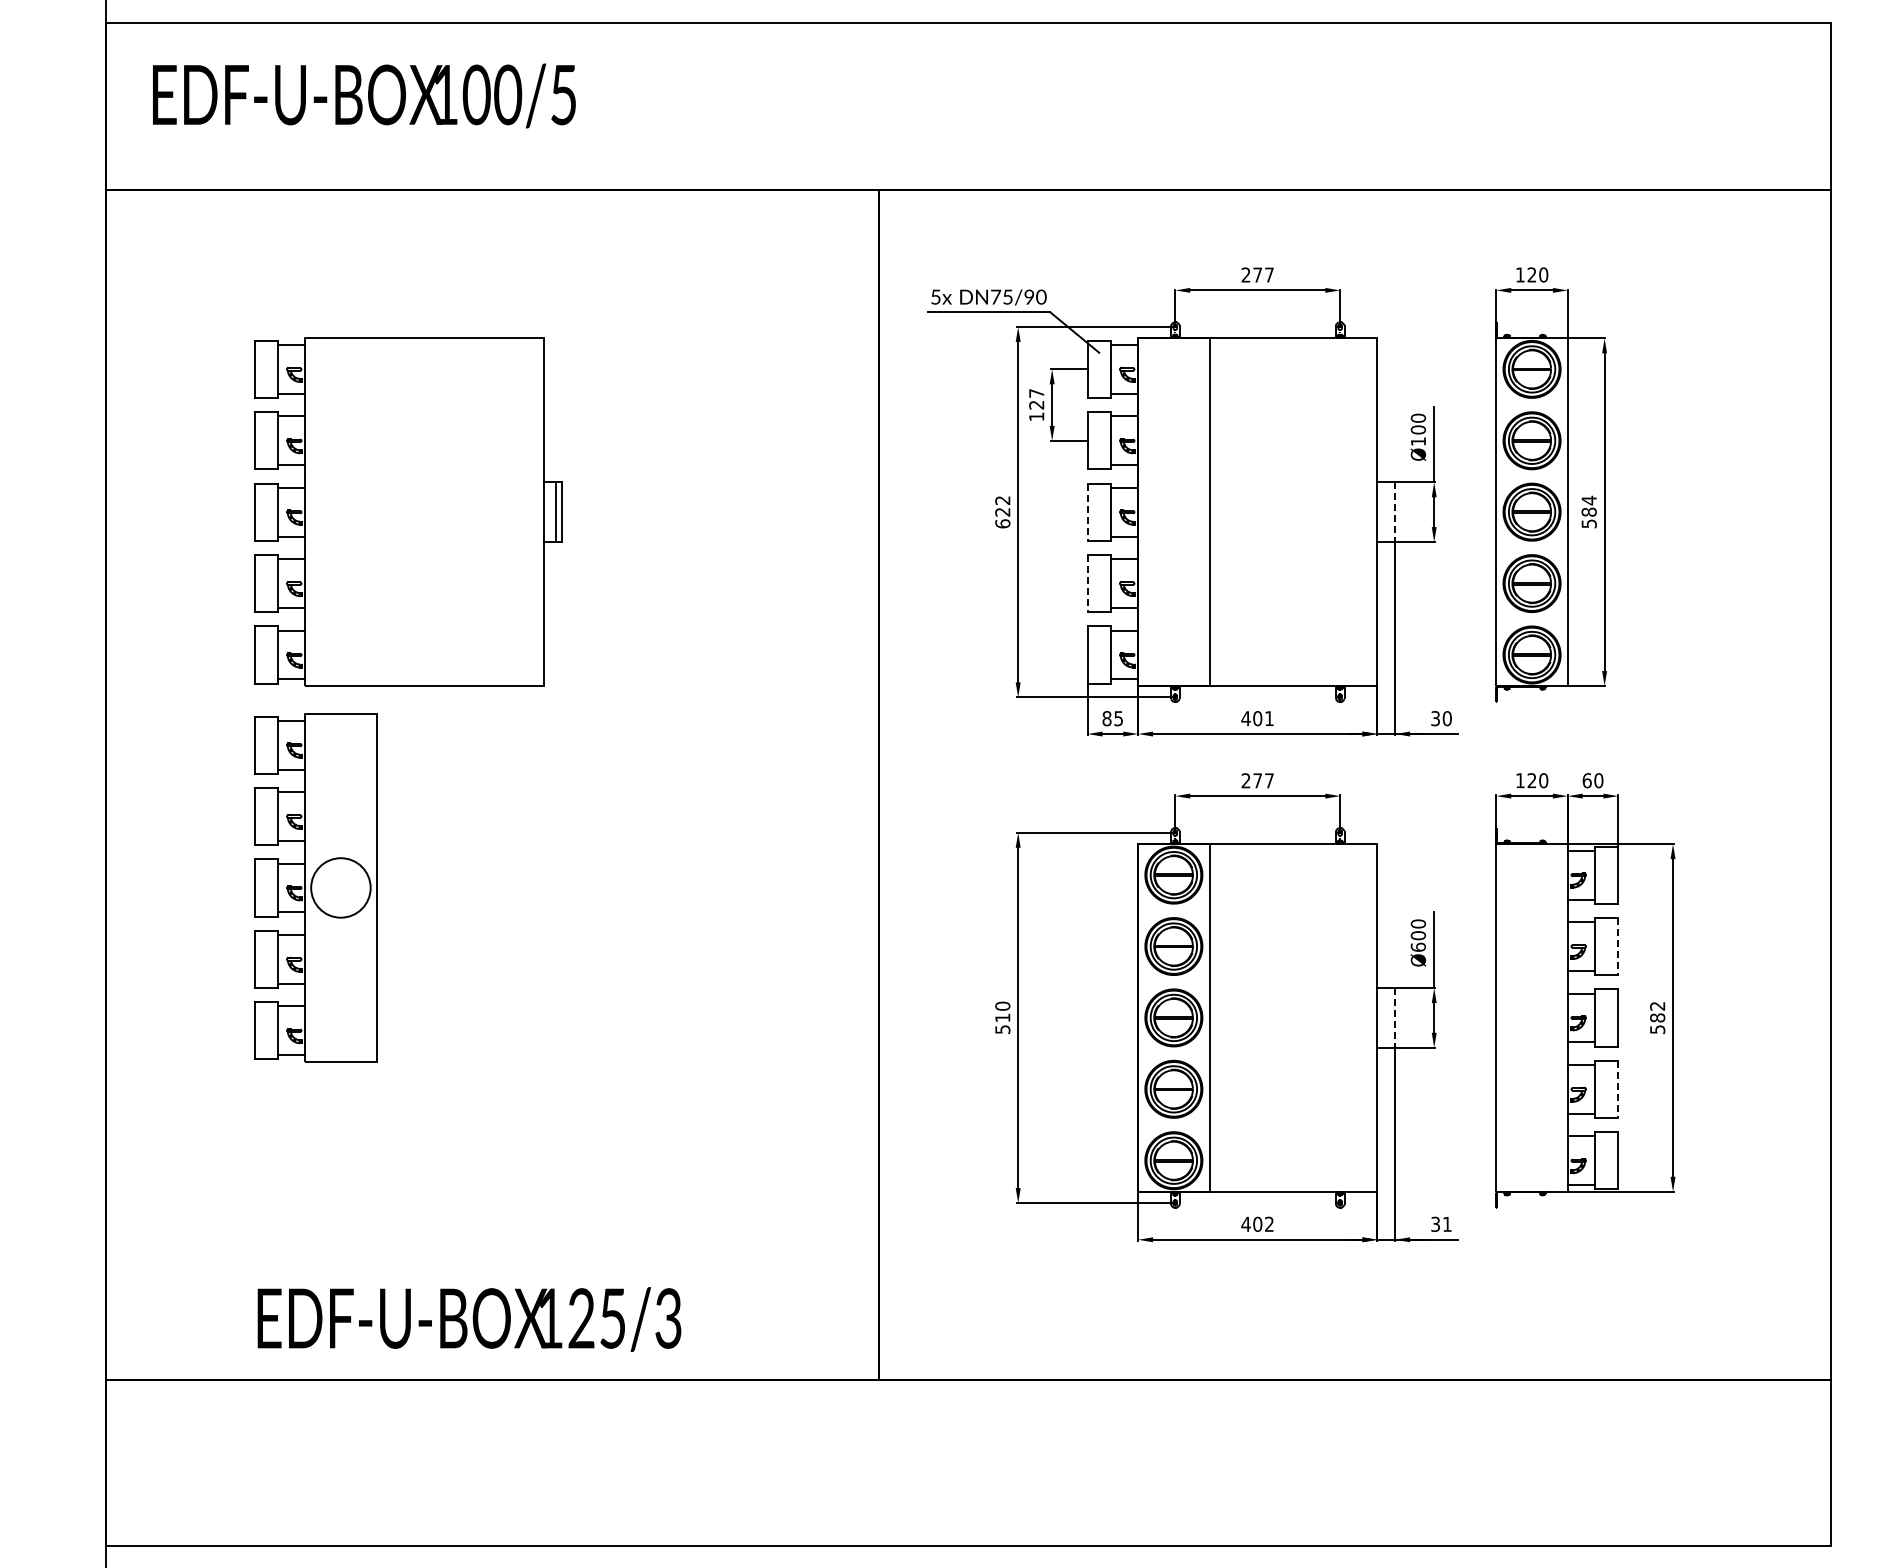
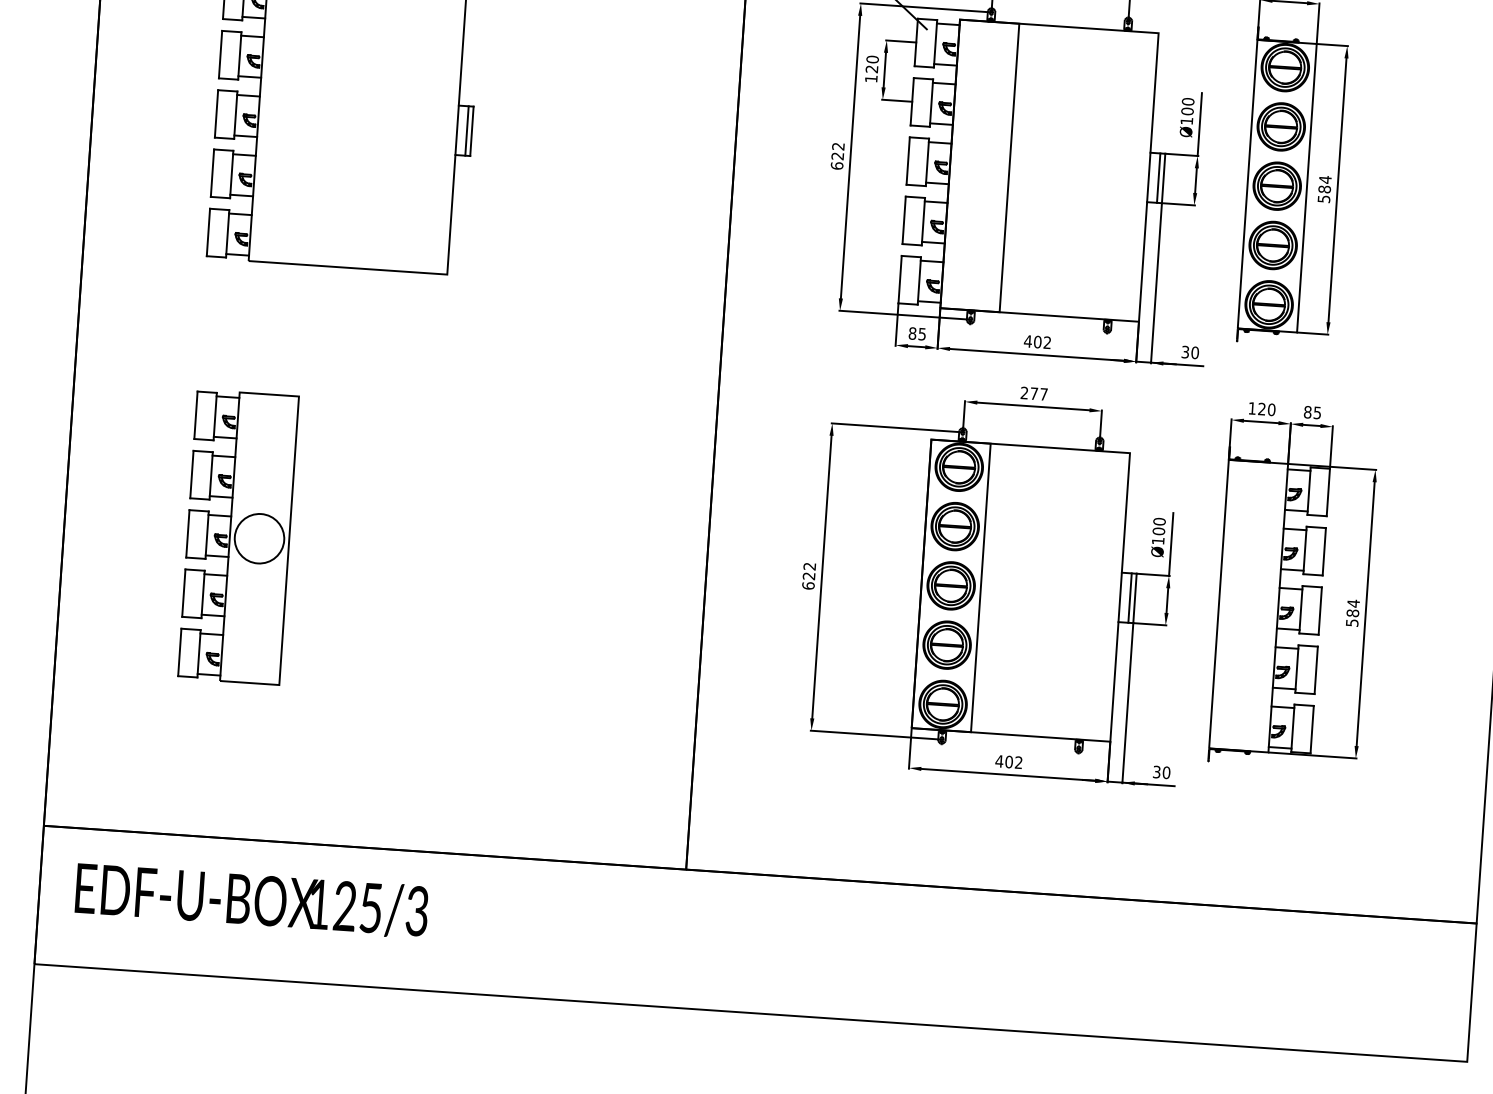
text: (1036, 392) -> (872, 58), 127 -> 120
line: (1389, 511) -> (1158, 177), added
line: (1087, 512) -> (908, 161), dashed -> solid
line: (1395, 512) -> (1163, 178), dashed -> solid
line: (1087, 583) -> (904, 220), dashed -> solid
text: (1269, 718) -> (1047, 342), 401 -> 402
text: (1592, 780) -> (1312, 412), 60 -> 85
part: (315, 887) -> (238, 536), moved
text: (1418, 946) -> (1158, 540), Ø600 -> Ø100
line: (1618, 946) -> (1324, 551), dashed -> solid
text: (1657, 1006) -> (1353, 603), 582 -> 584
text: (1002, 1017) -> (808, 575), 510 -> 622
line: (1389, 1017) -> (1130, 597), added
line: (1395, 1017) -> (1135, 598), dashed -> solid
line: (1618, 1089) -> (1316, 670), dashed -> solid
text: (1446, 1223) -> (1165, 772), 31 -> 30
text: (469, 1319) -> (252, 900), moved

